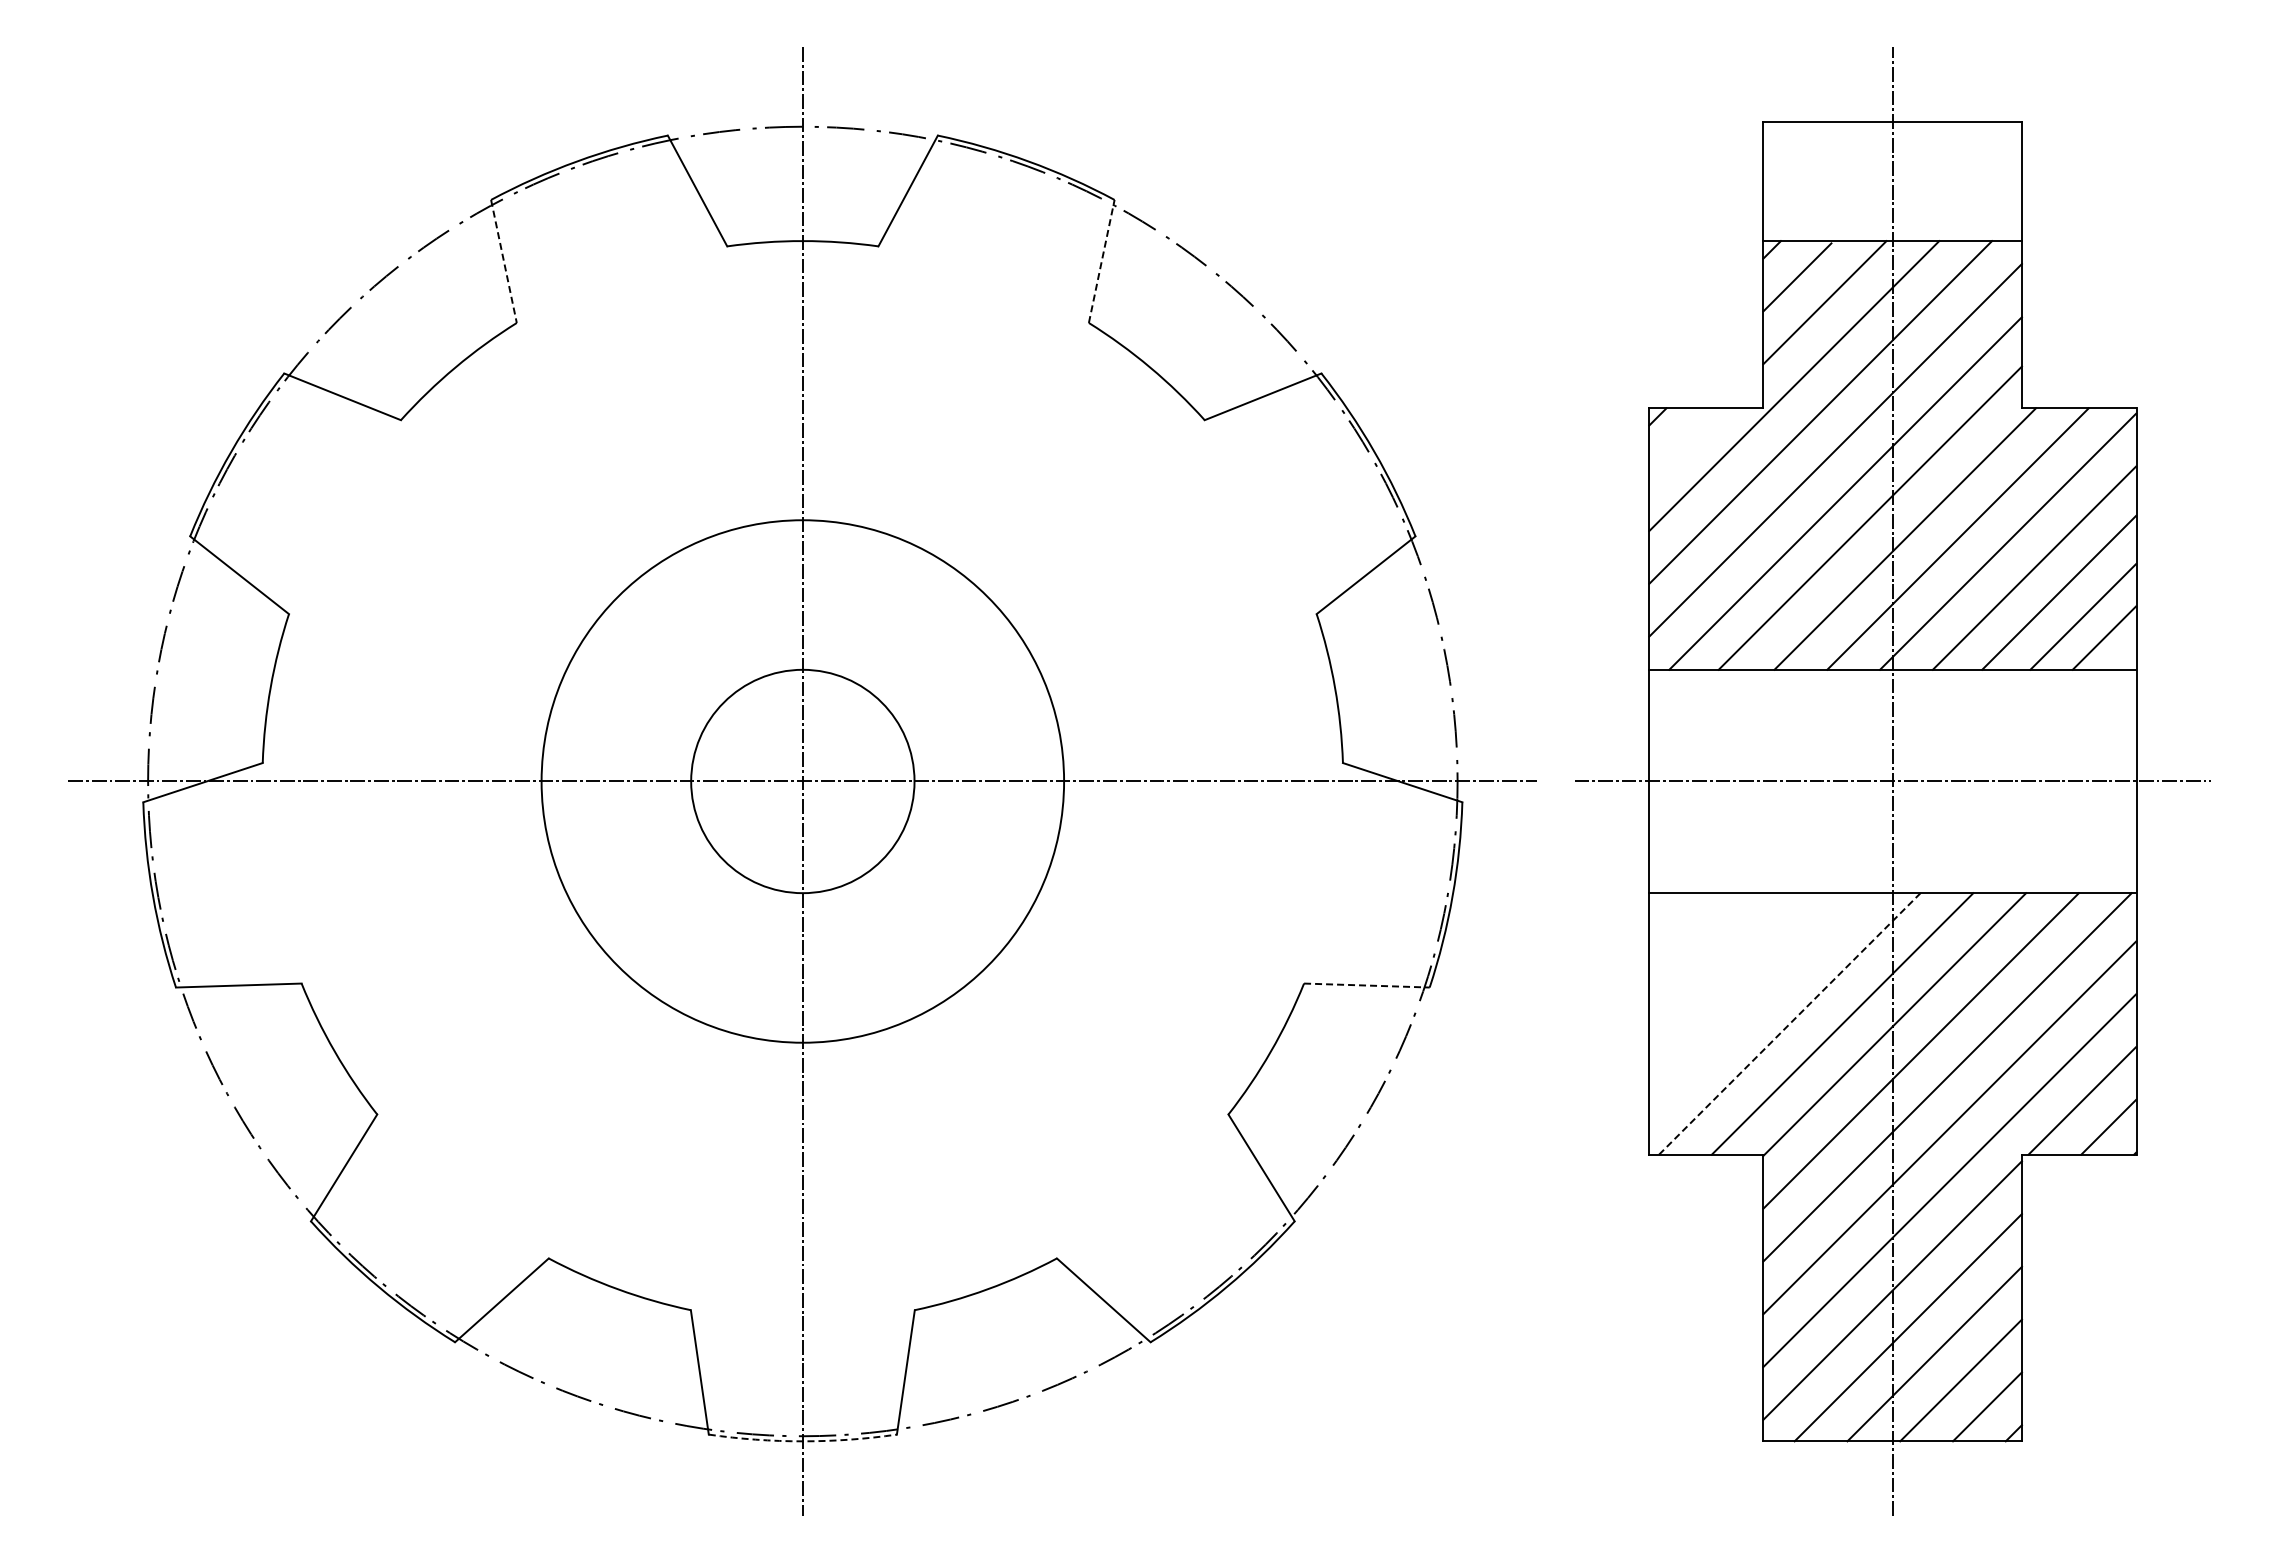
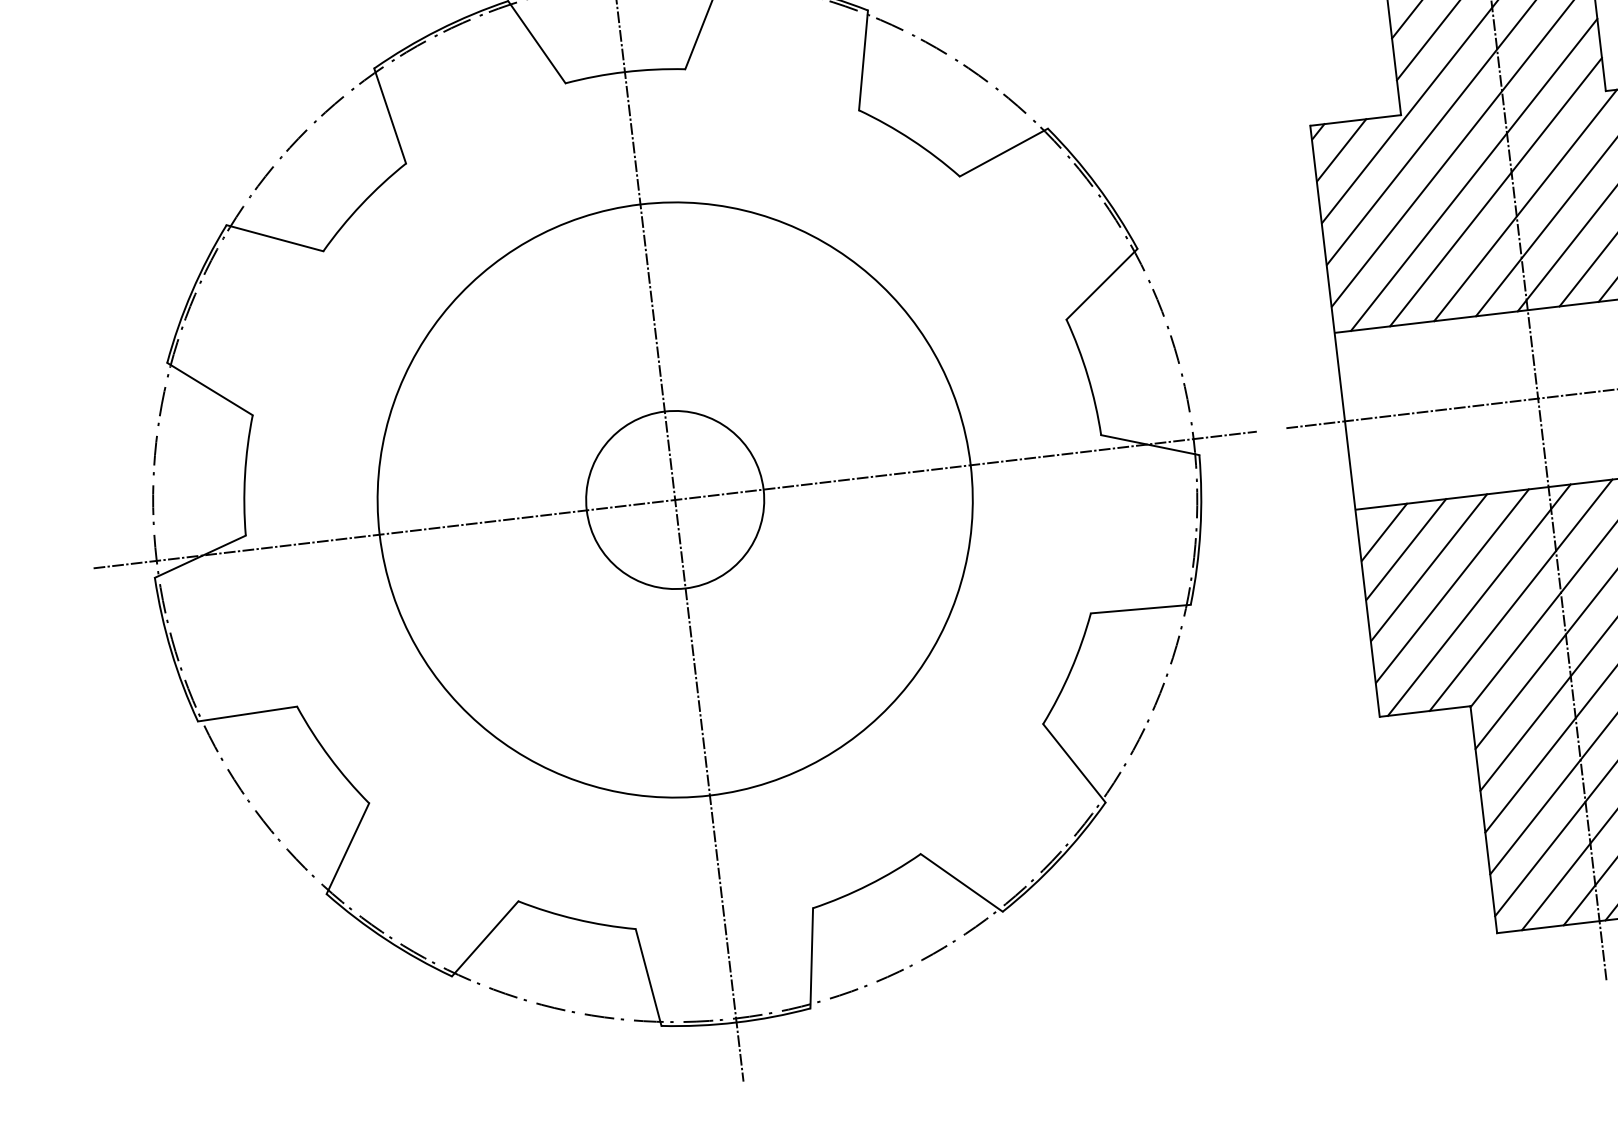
line: (503, 261) -> (389, 116), dashed -> solid
line: (1101, 261) -> (863, 60), dashed -> solid
line: (1684, 443) -> (1341, 150), added
circle: (802, 781) -> (674, 500), size x1.43
line: (1681, 925) -> (1384, 532), added
line: (1706, 950) -> (1406, 549), added
line: (1732, 975) -> (1429, 567), added
line: (1366, 985) -> (1140, 609), dashed -> solid
line: (1758, 1002) -> (1452, 586), added
line: (1789, 1023) -> (1479, 599), dashed -> solid
arc: (802, 1441) -> (736, 1022), dashed -> solid

